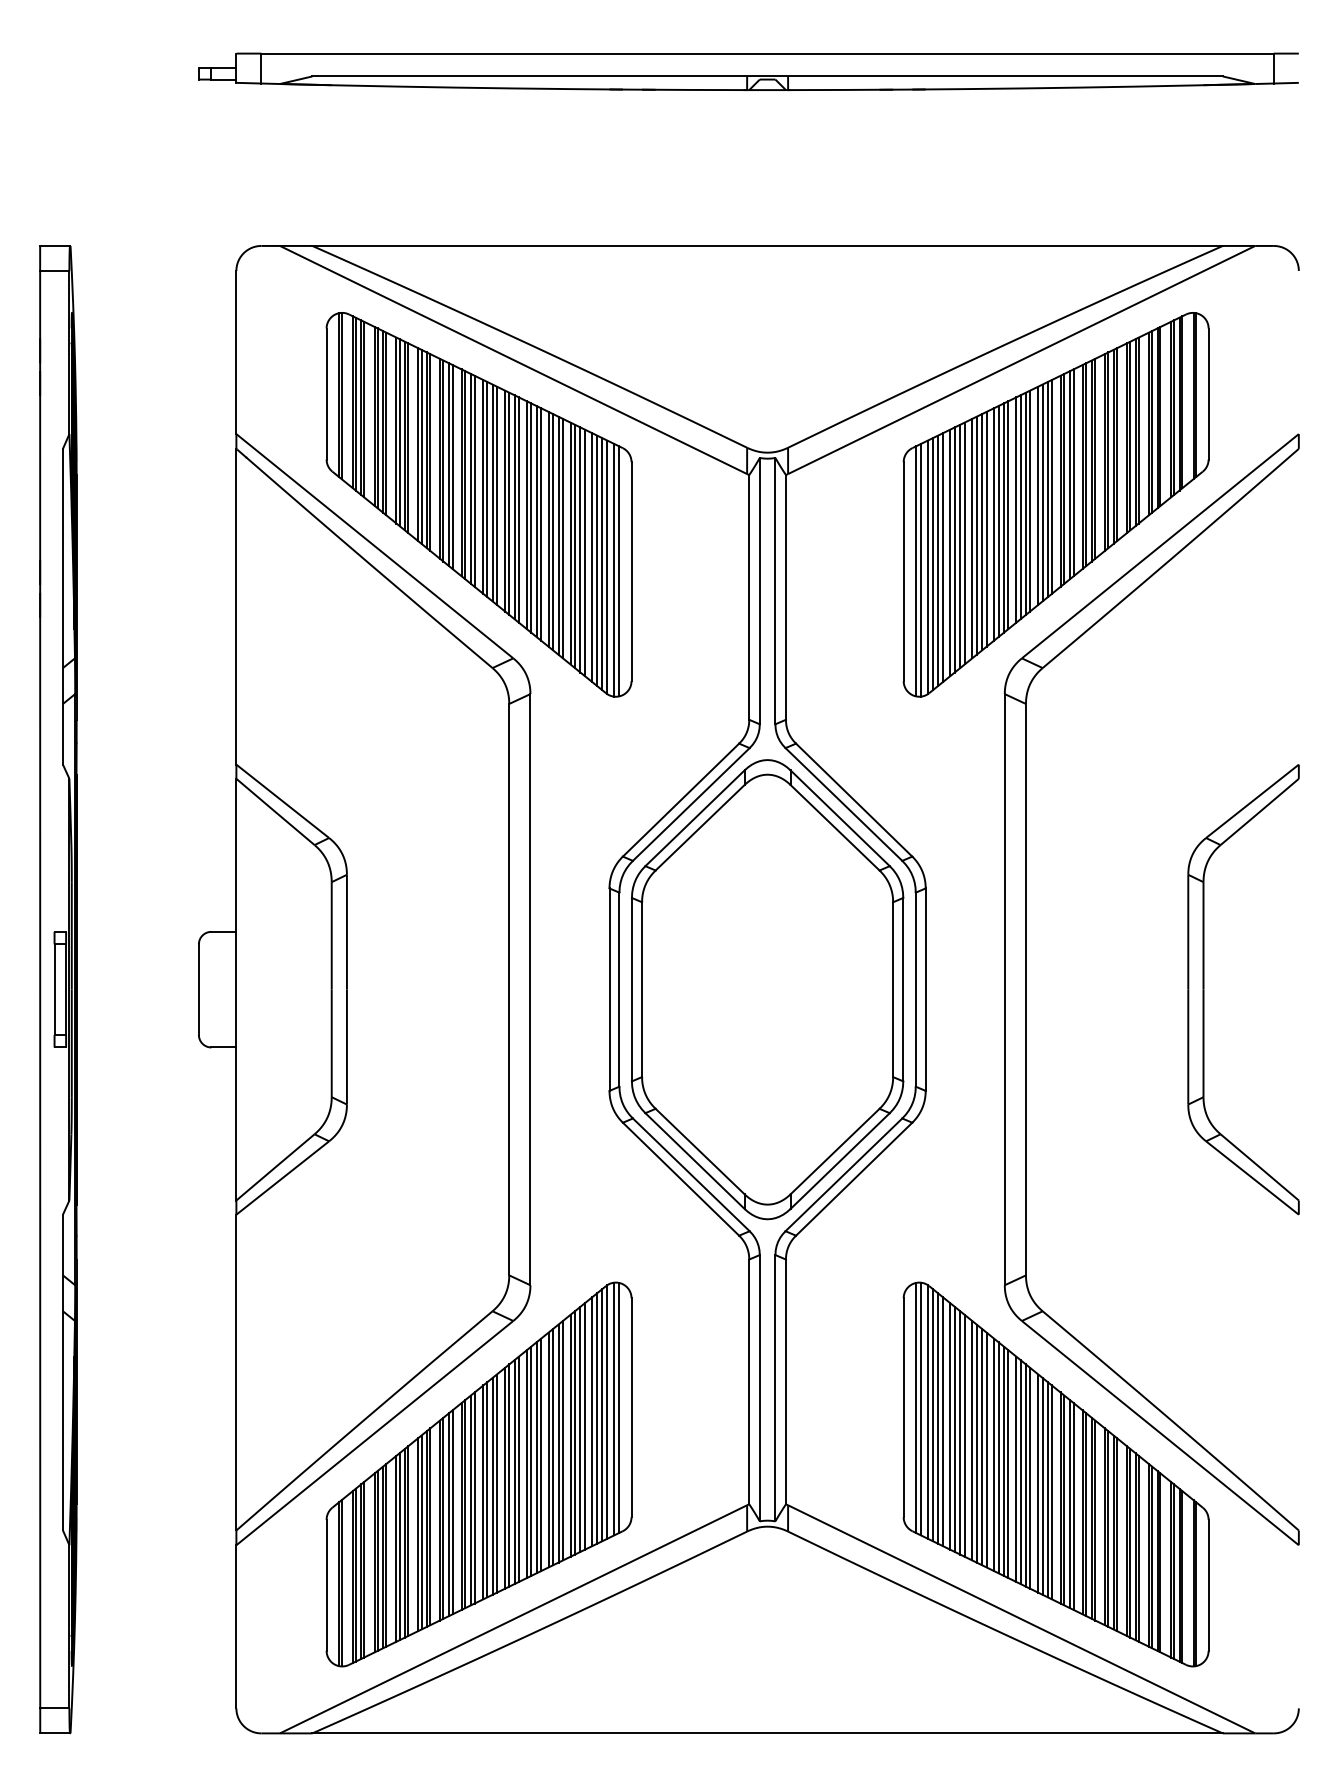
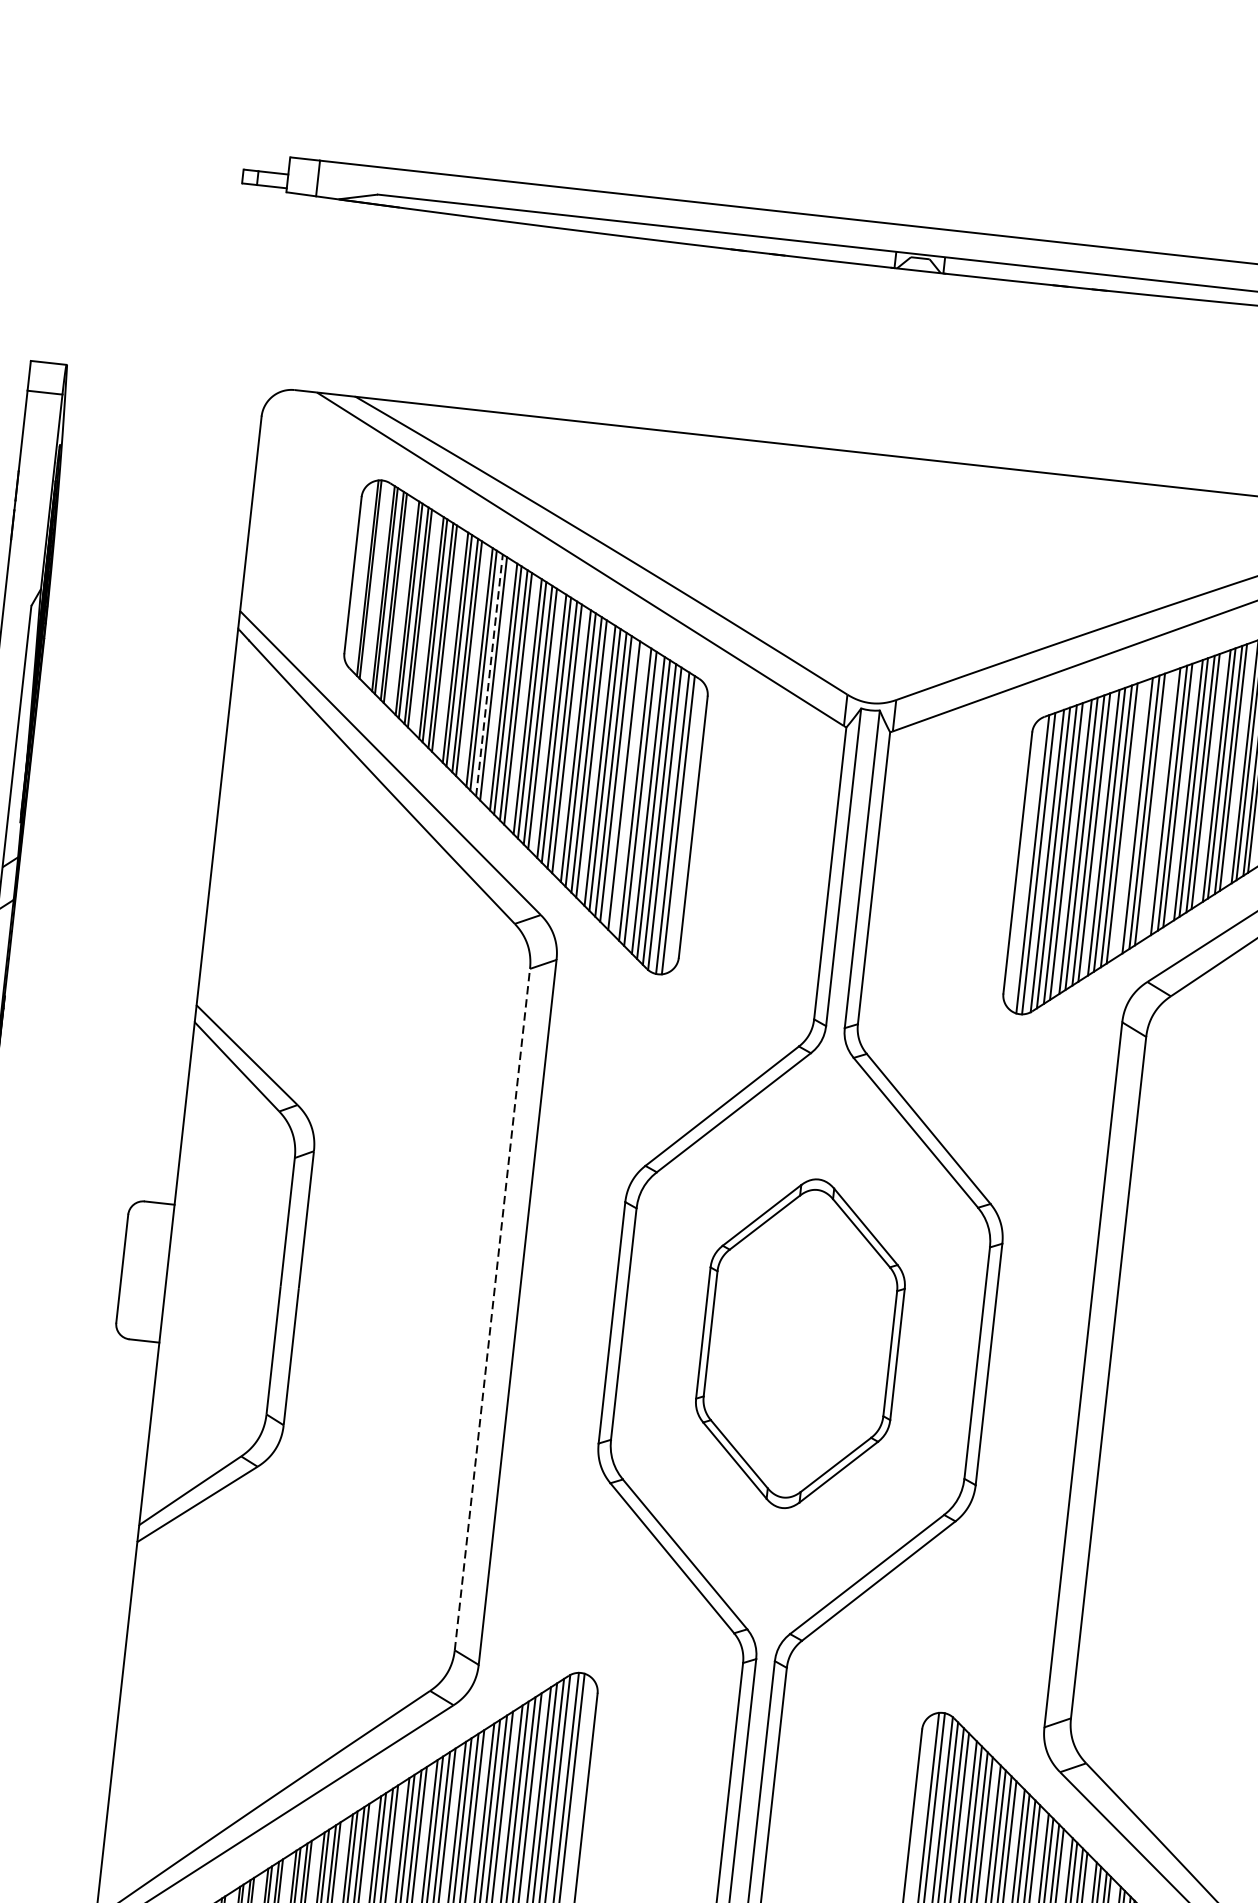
line: (448, 464) -> (489, 675), solid -> dashed
line: (1016, 509) -> (1160, 803), removed
line: (994, 524) -> (1132, 818), removed
line: (575, 546) -> (629, 789), removed
line: (509, 989) -> (492, 1309), solid -> dashed
part: (767, 989) -> (800, 1343), size x0.6

